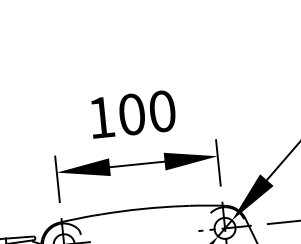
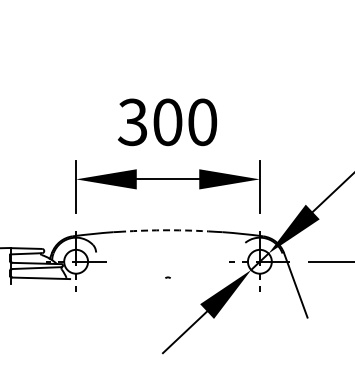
text: (101, 117) -> (132, 122), 100 -> 300
arc: (142, 209) -> (168, 230), solid -> dashed

